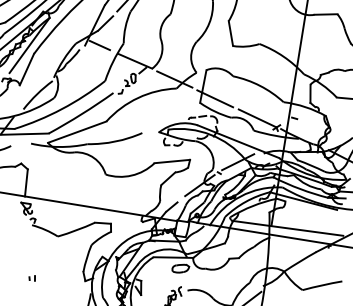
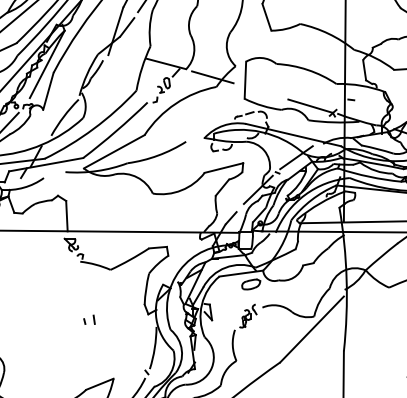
line: (99, 45) -> (124, 52), removed
line: (215, 98) -> (260, 91), removed
part: (32, 277) -> (89, 319), size x1.6

